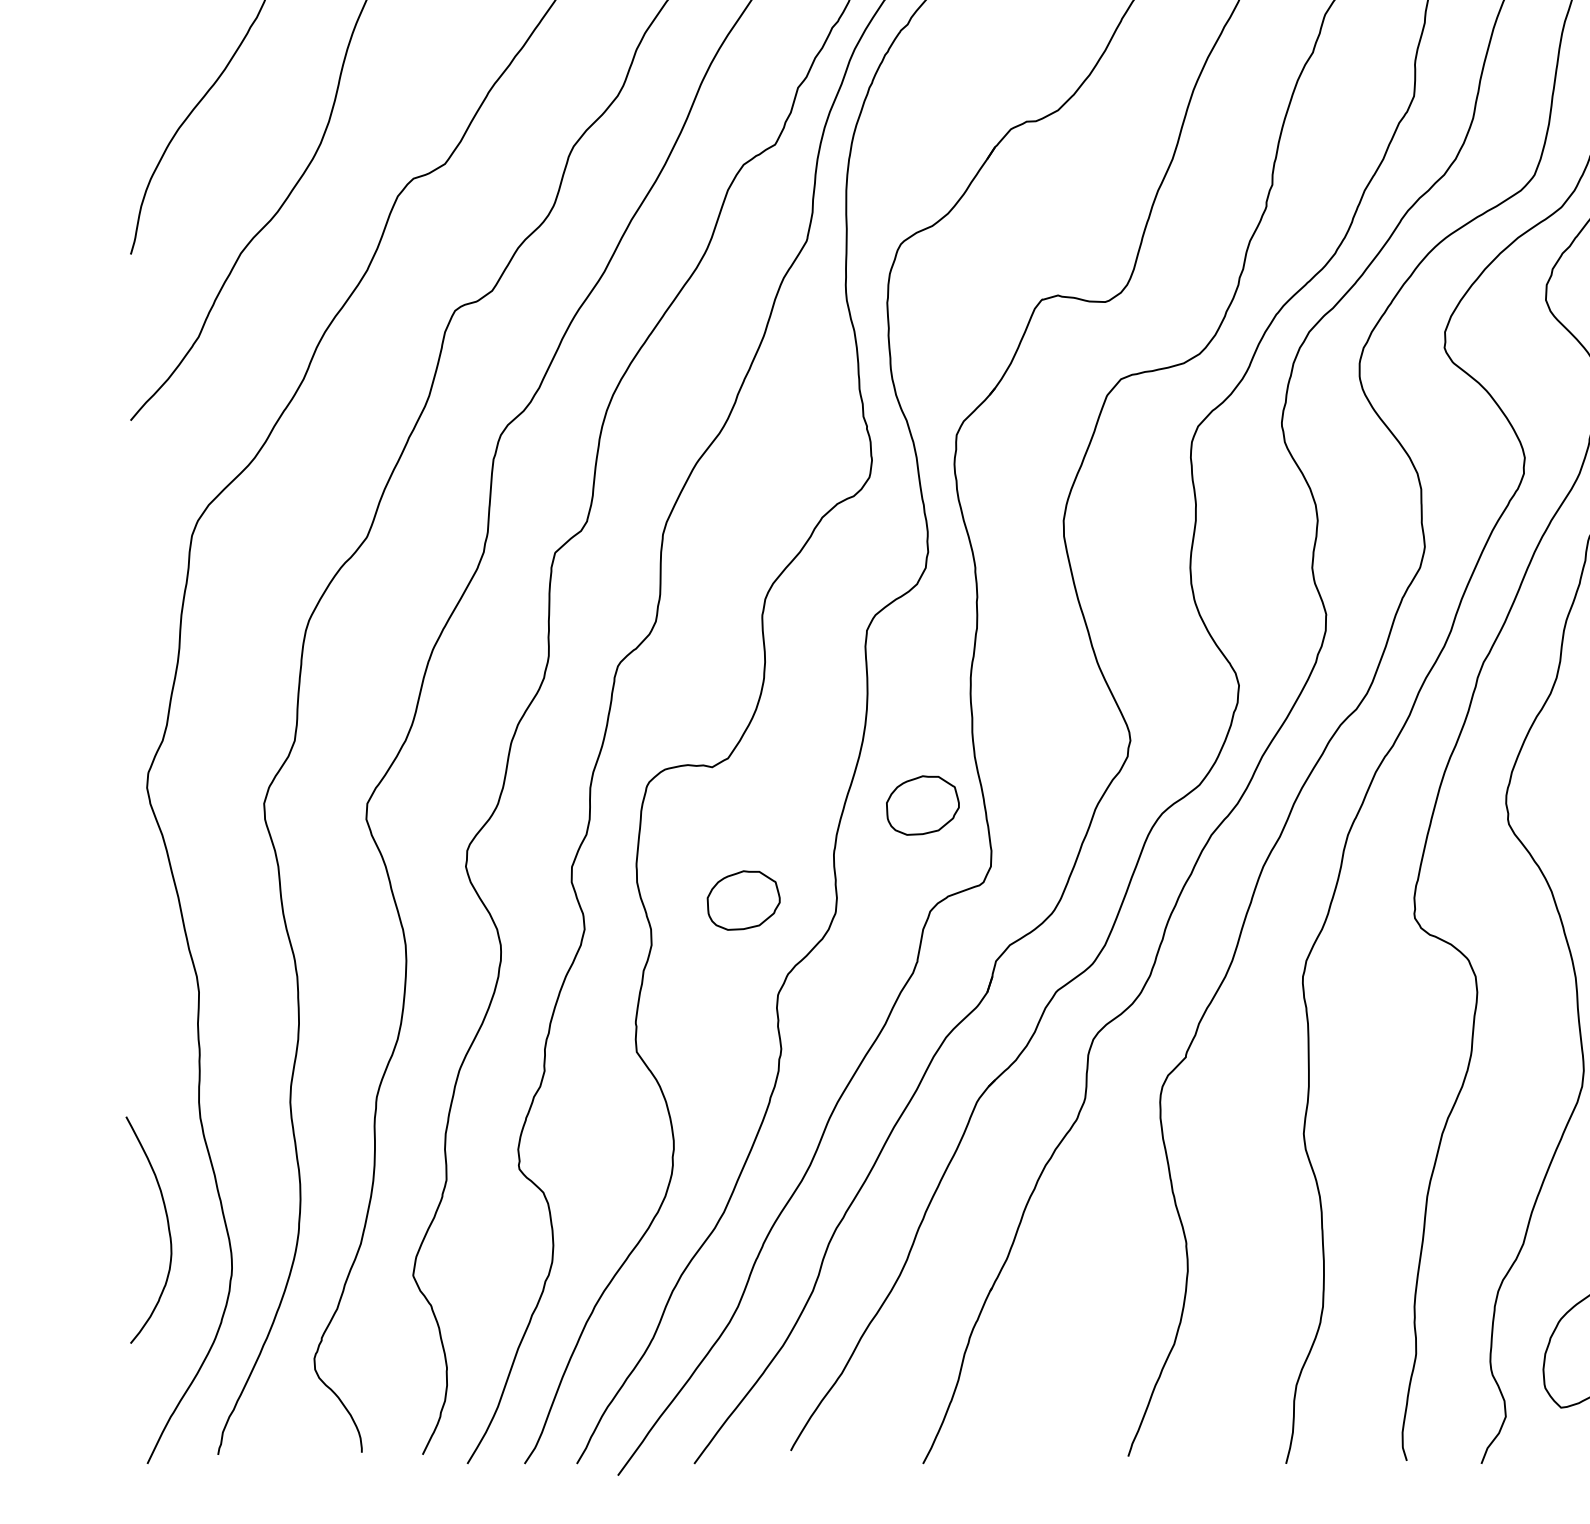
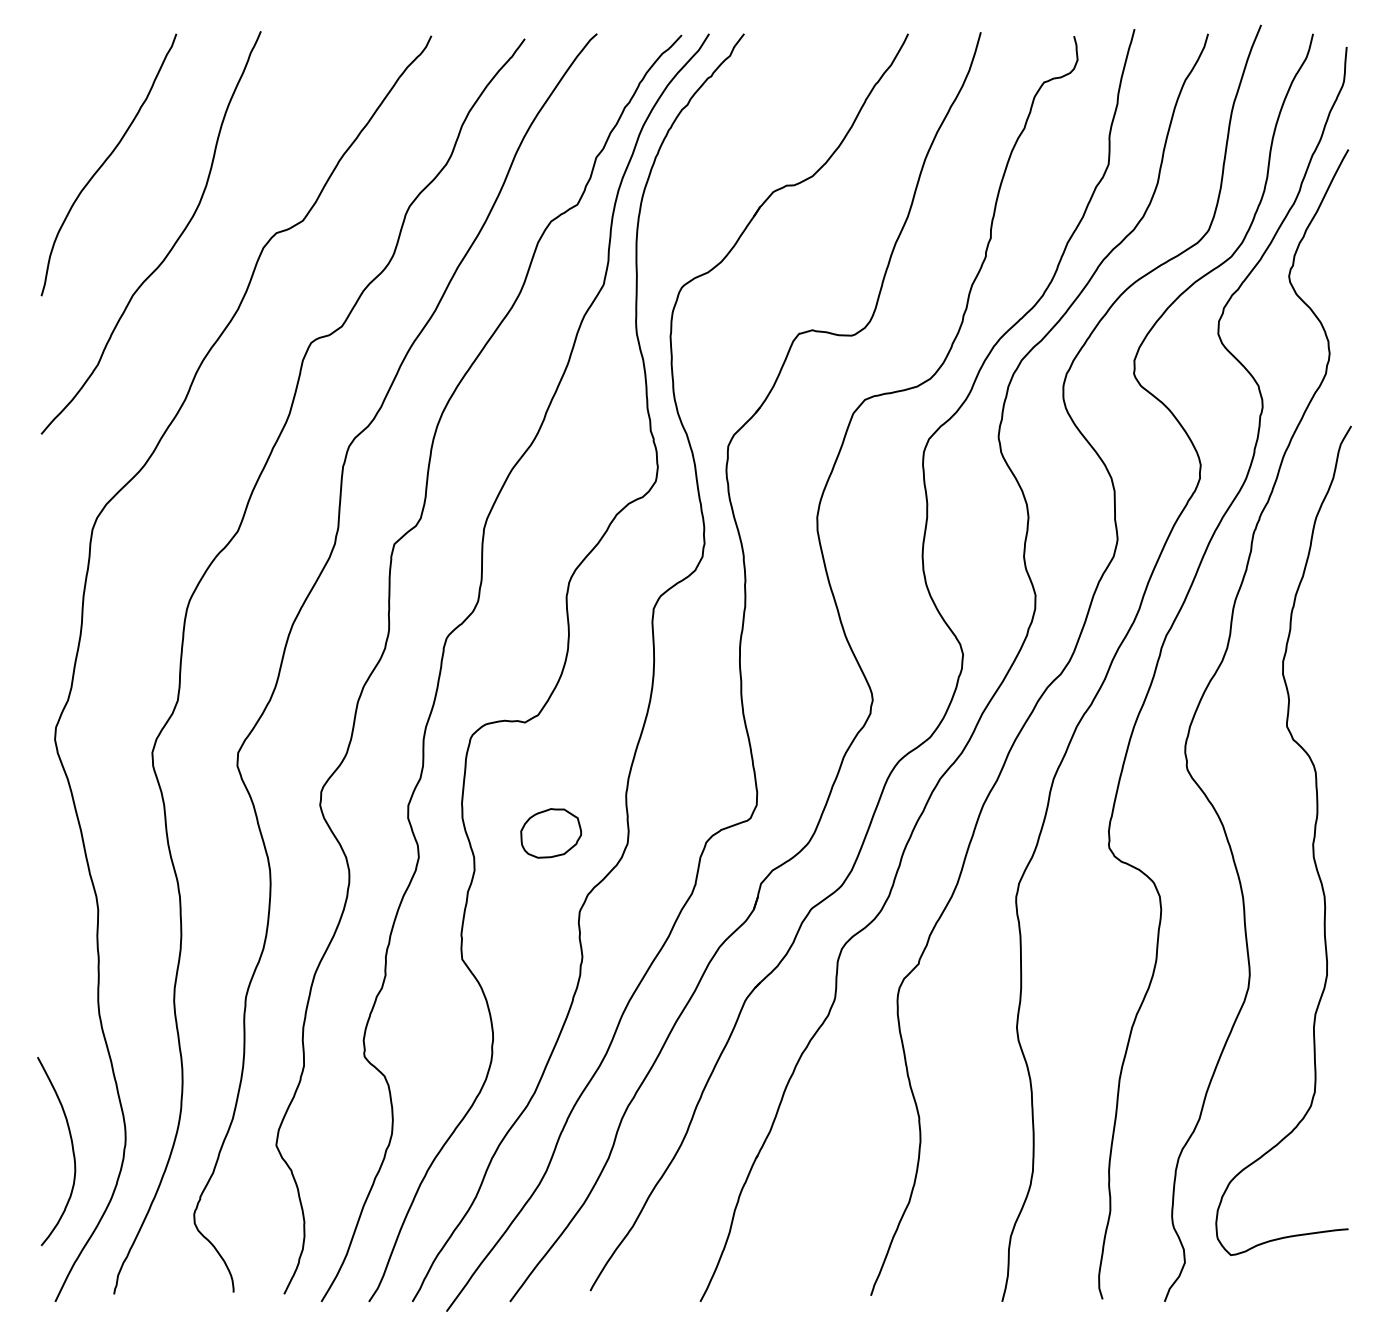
part: (922, 805) -> (699, 754), removed
curve: (166, 1224) -> (71, 1146), moved

